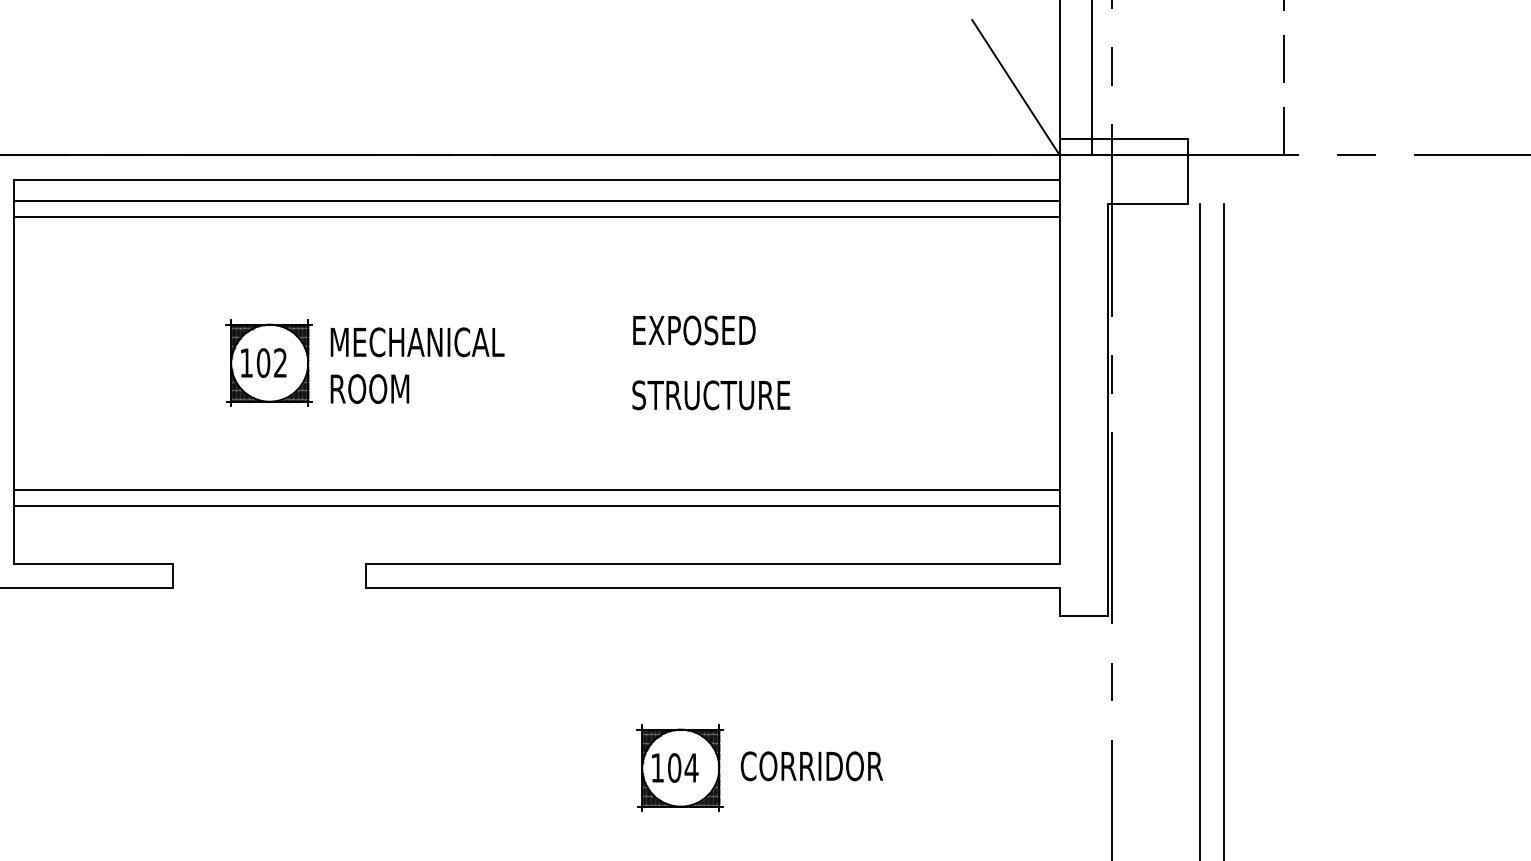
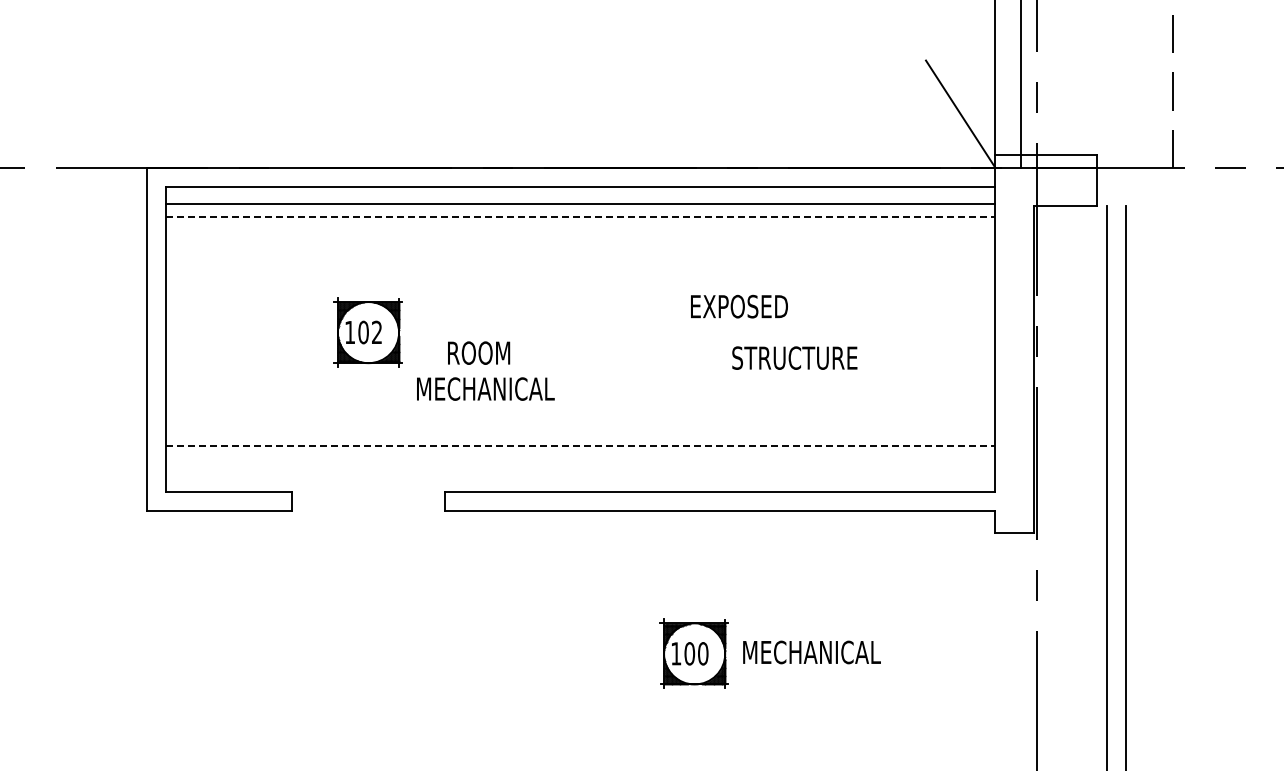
line: (536, 216) -> (580, 216), solid -> dashed
text: (694, 330) -> (739, 306), moved
text: (417, 341) -> (485, 388), moved
text: (370, 388) -> (479, 352), moved
text: (710, 394) -> (794, 357), moved
line: (536, 489) -> (580, 432), removed
line: (536, 505) -> (580, 445), solid -> dashed
text: (828, 766) -> (811, 652), CORRIDOR -> MECHANICAL
text: (690, 767) -> (702, 653), 104 -> 100

